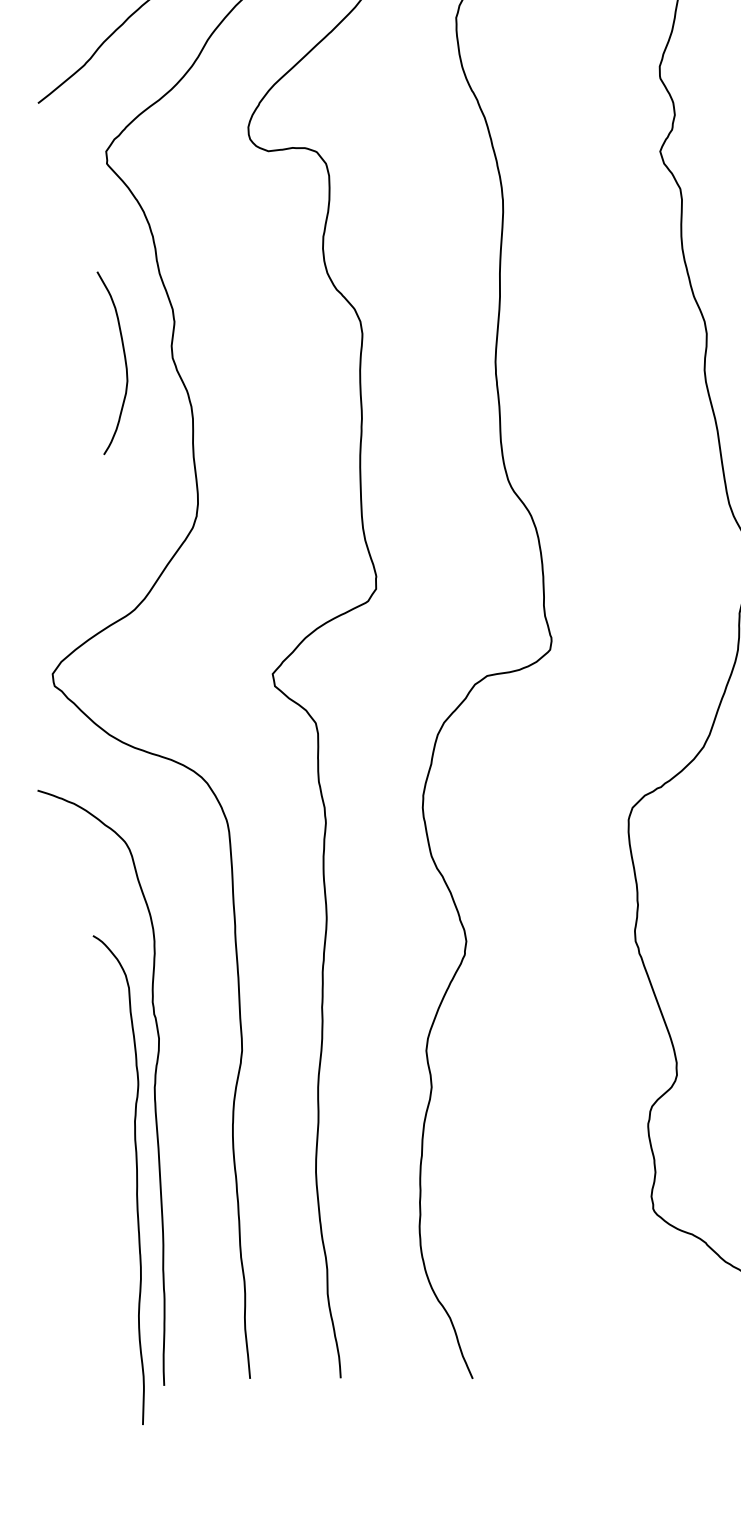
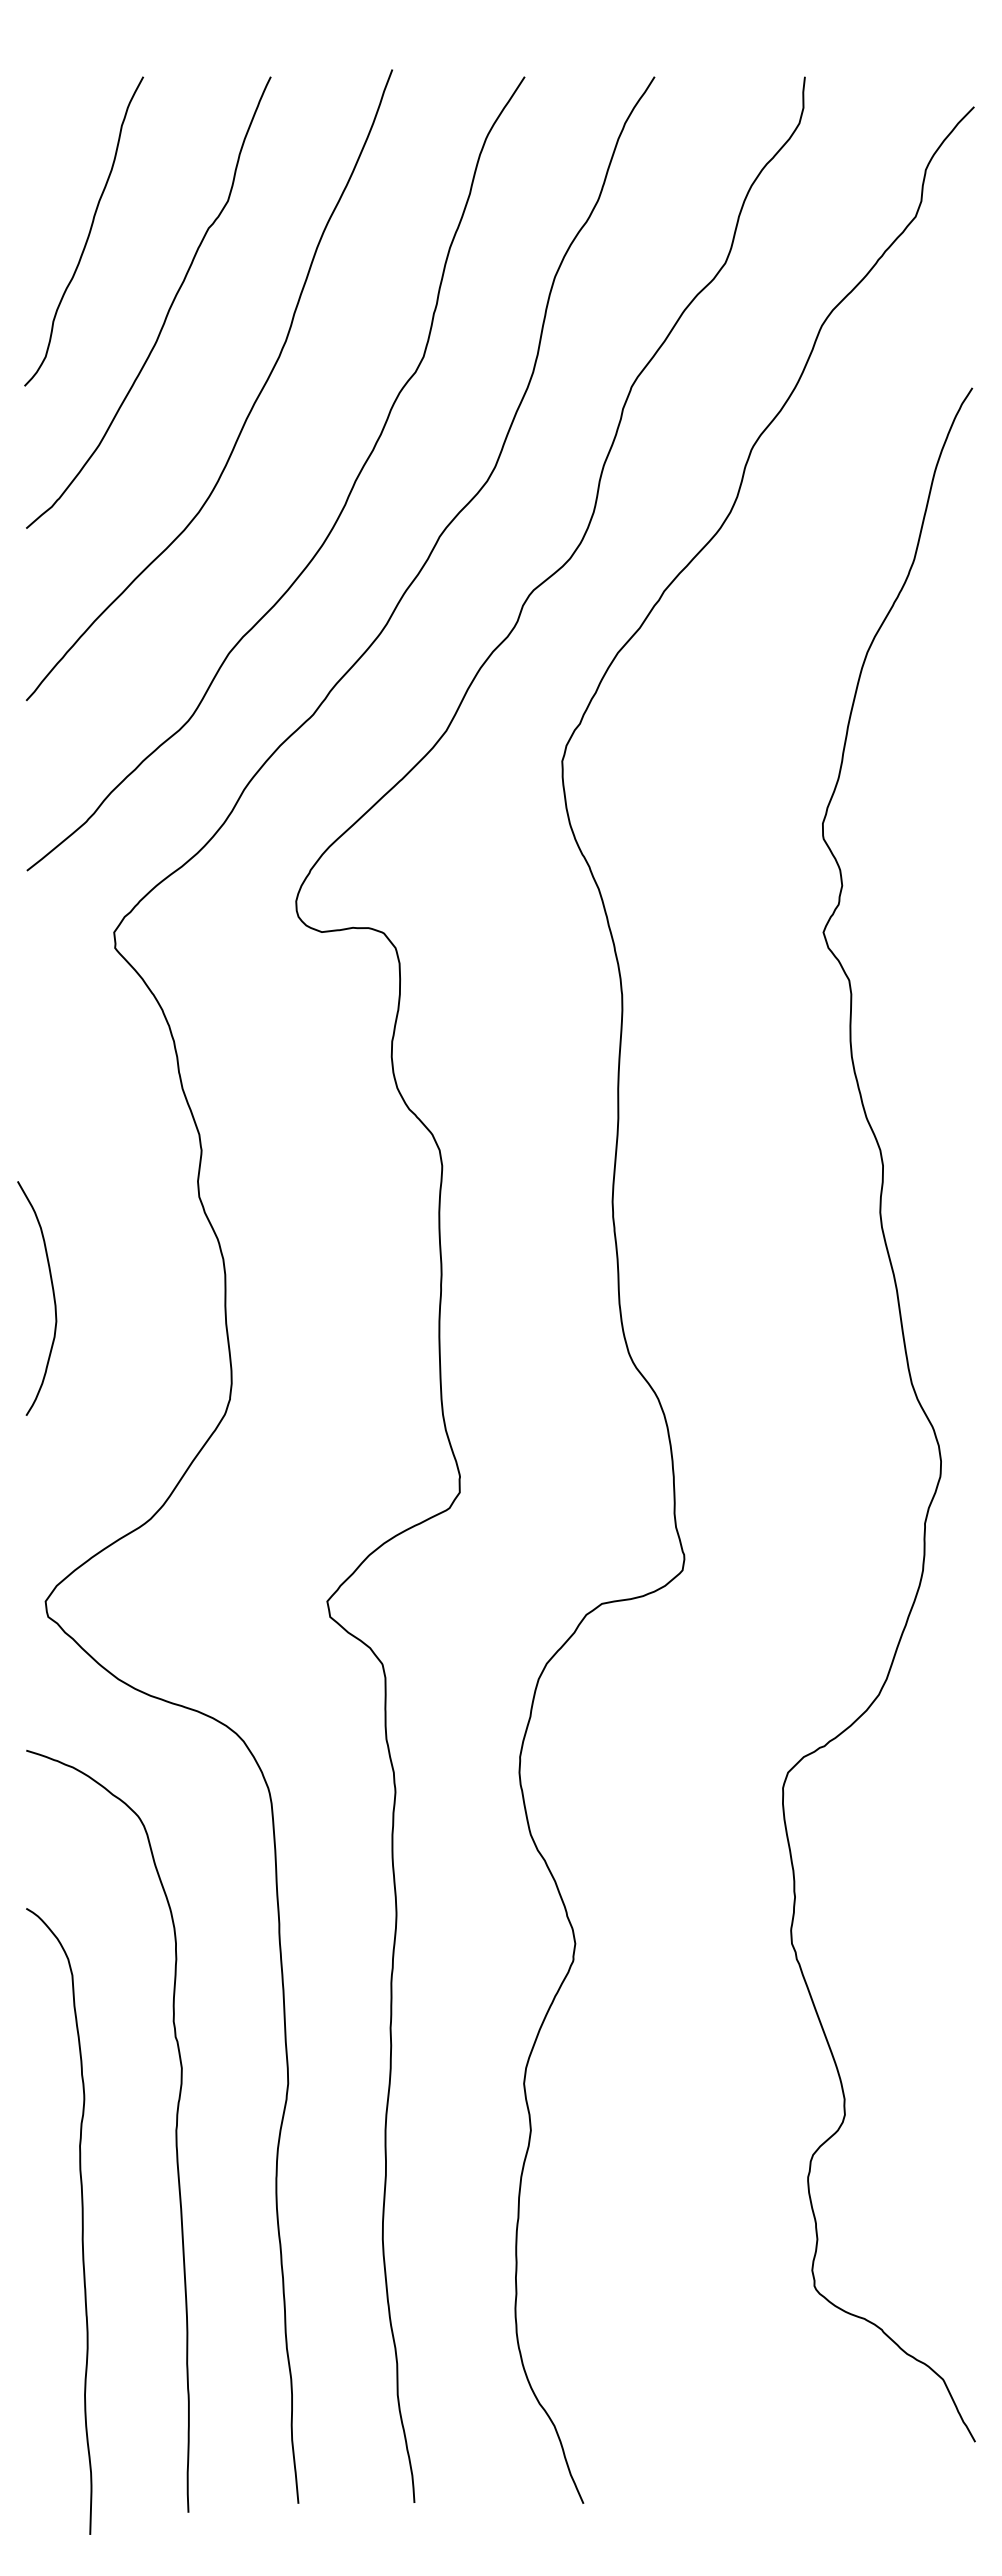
curve: (124, 359) -> (52, 1293), moved
curve: (136, 1180) -> (81, 2221), moved

